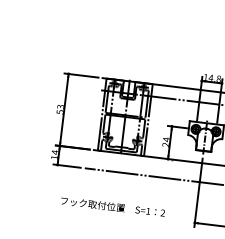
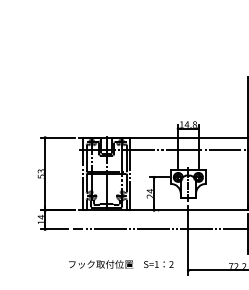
text: (113, 207) -> (121, 264), moved

